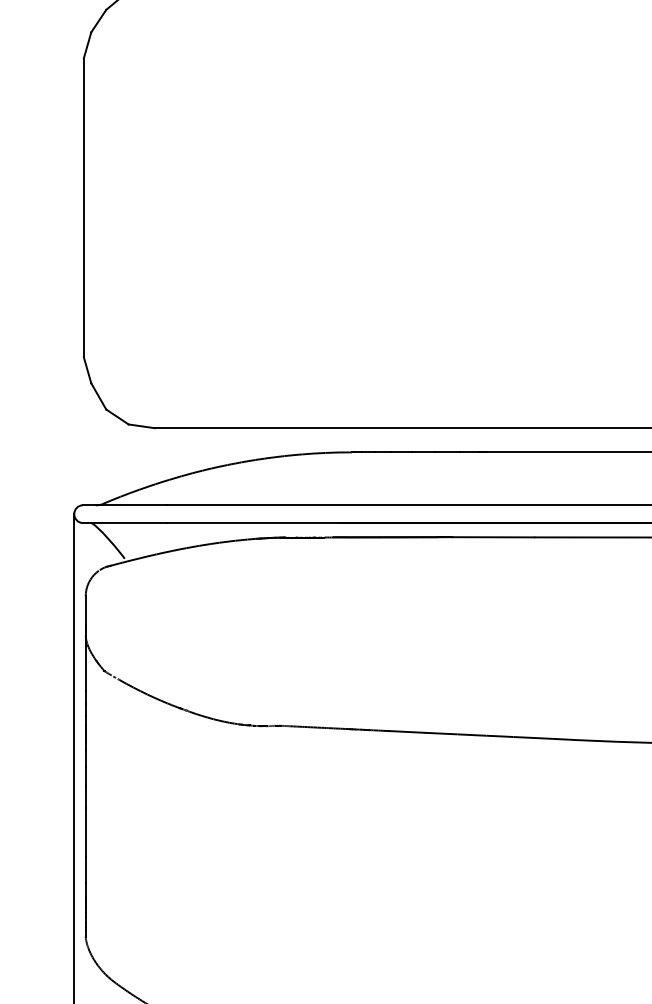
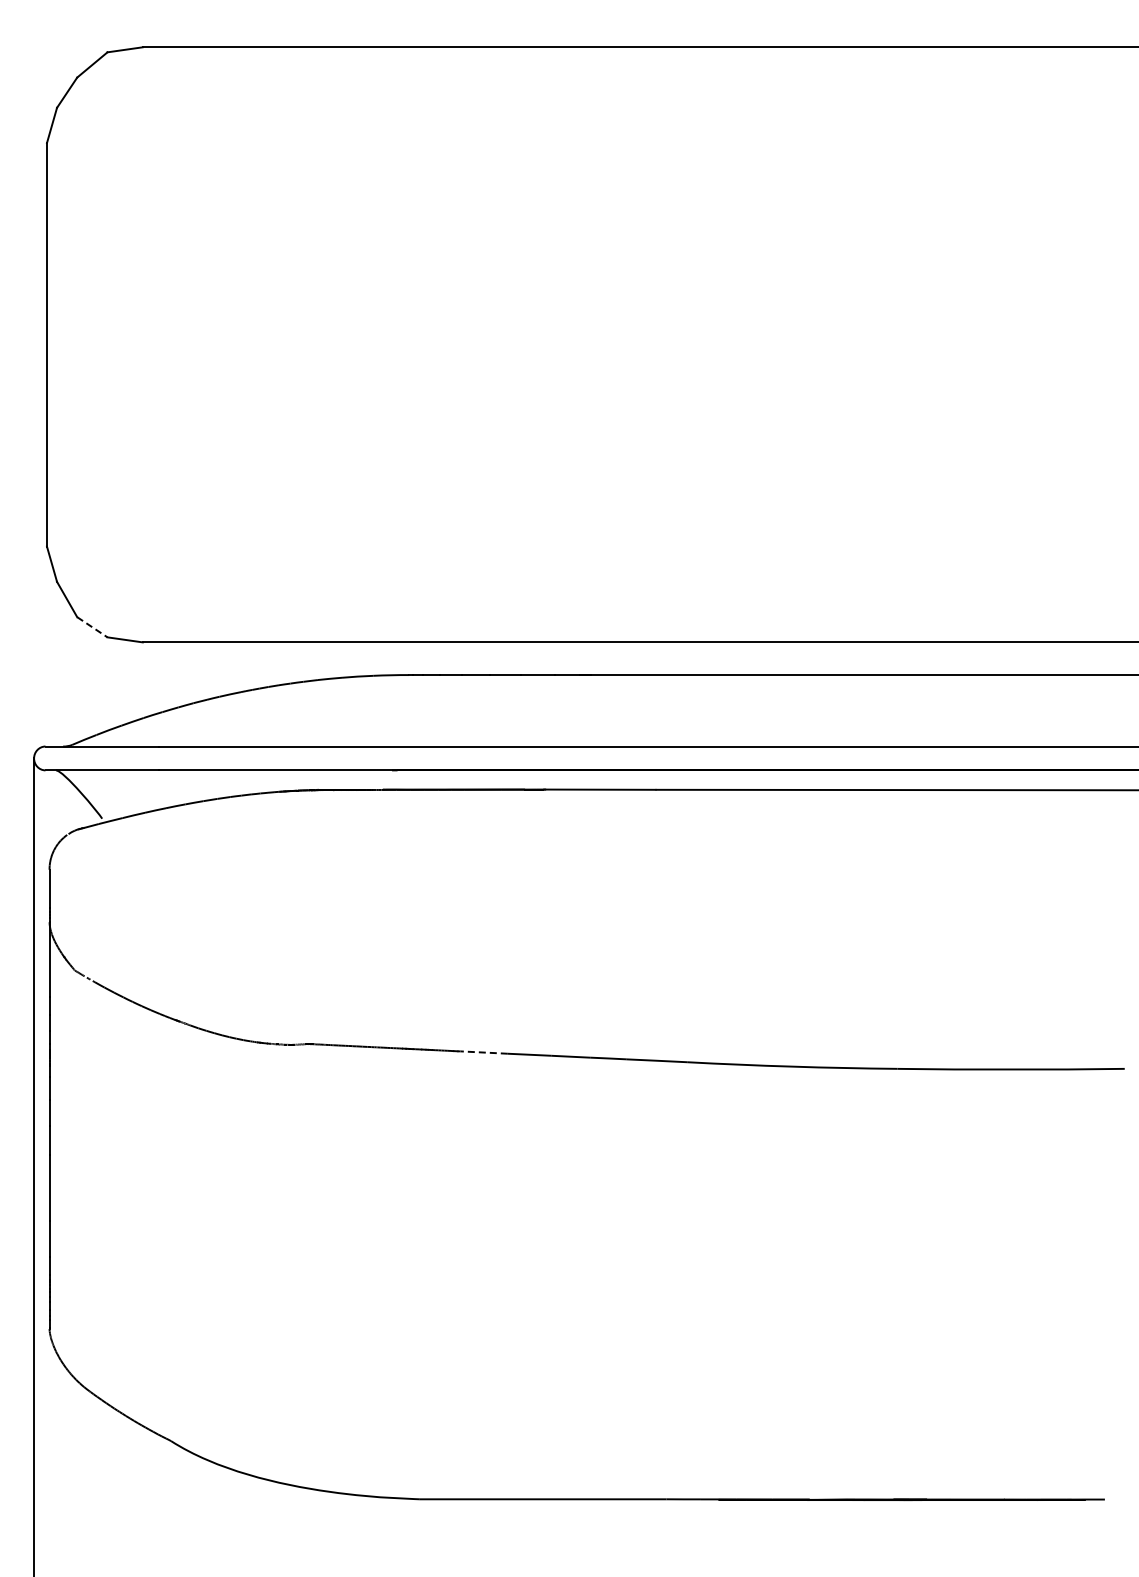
line: (117, 417) -> (92, 627), solid -> dashed
line: (407, 731) -> (484, 1052), solid -> dashed

